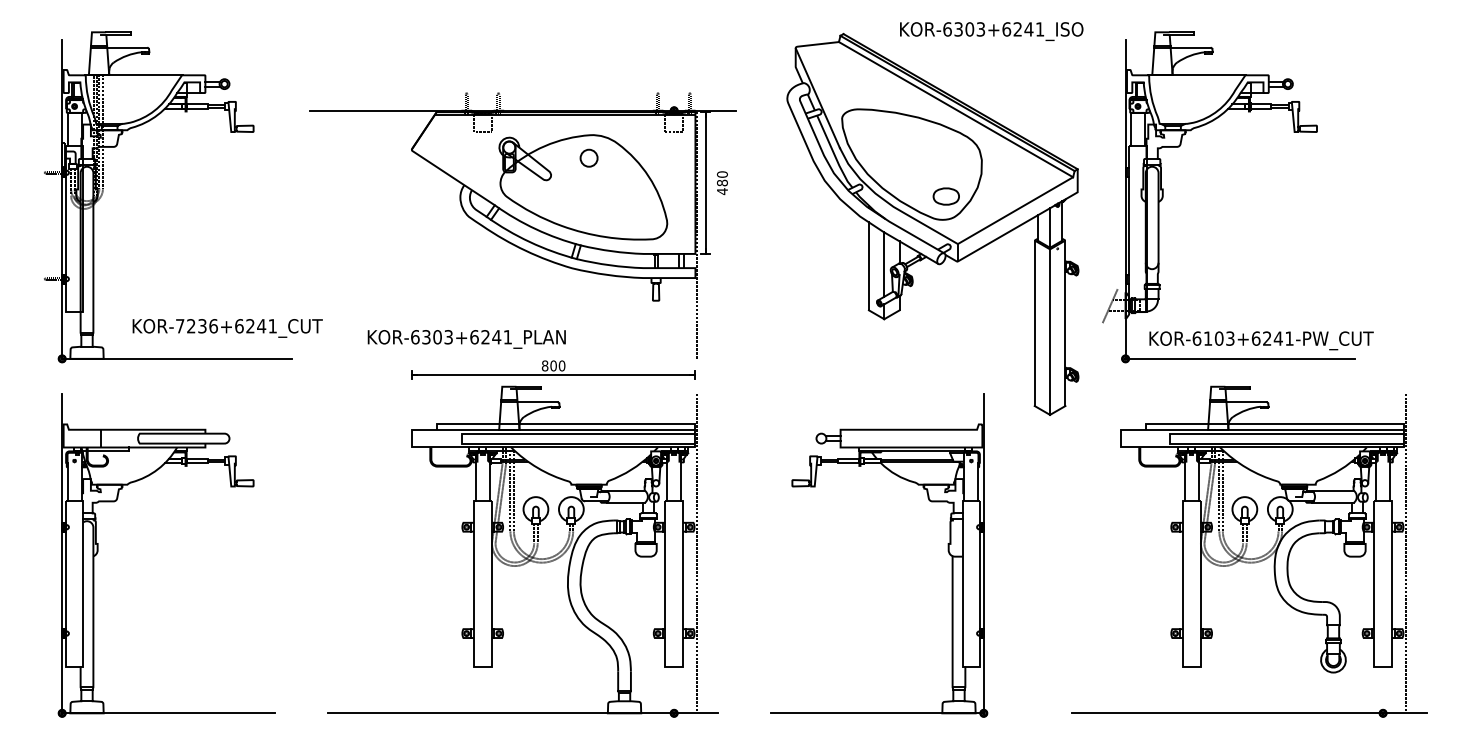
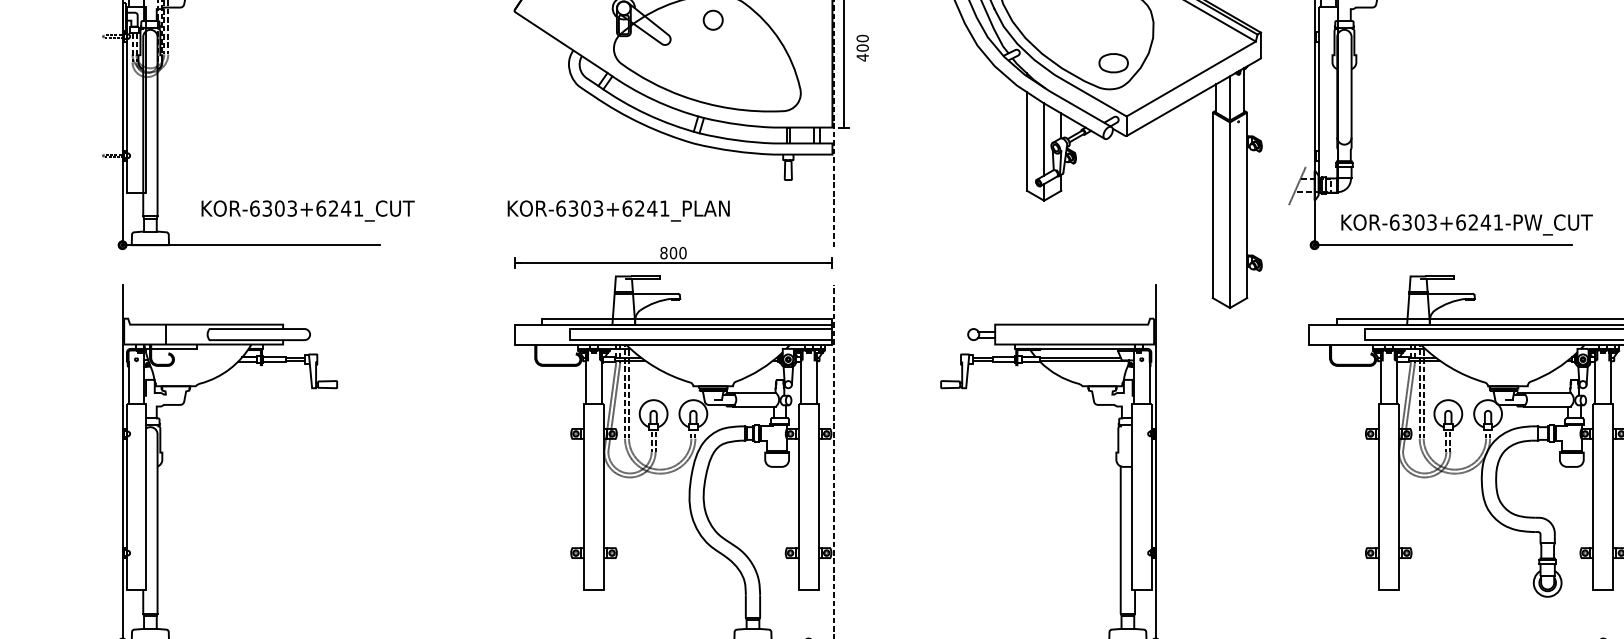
text: (722, 182) -> (862, 47), 480 -> 400
text: (196, 326) -> (273, 208), KOR-7236+6241_CUT -> KOR-6303+6241_CUT
text: (1208, 338) -> (1407, 222), KOR-6103+6241-PW_CUT -> KOR-6303+6241-PW_CUT
text: (466, 339) -> (618, 211), moved

